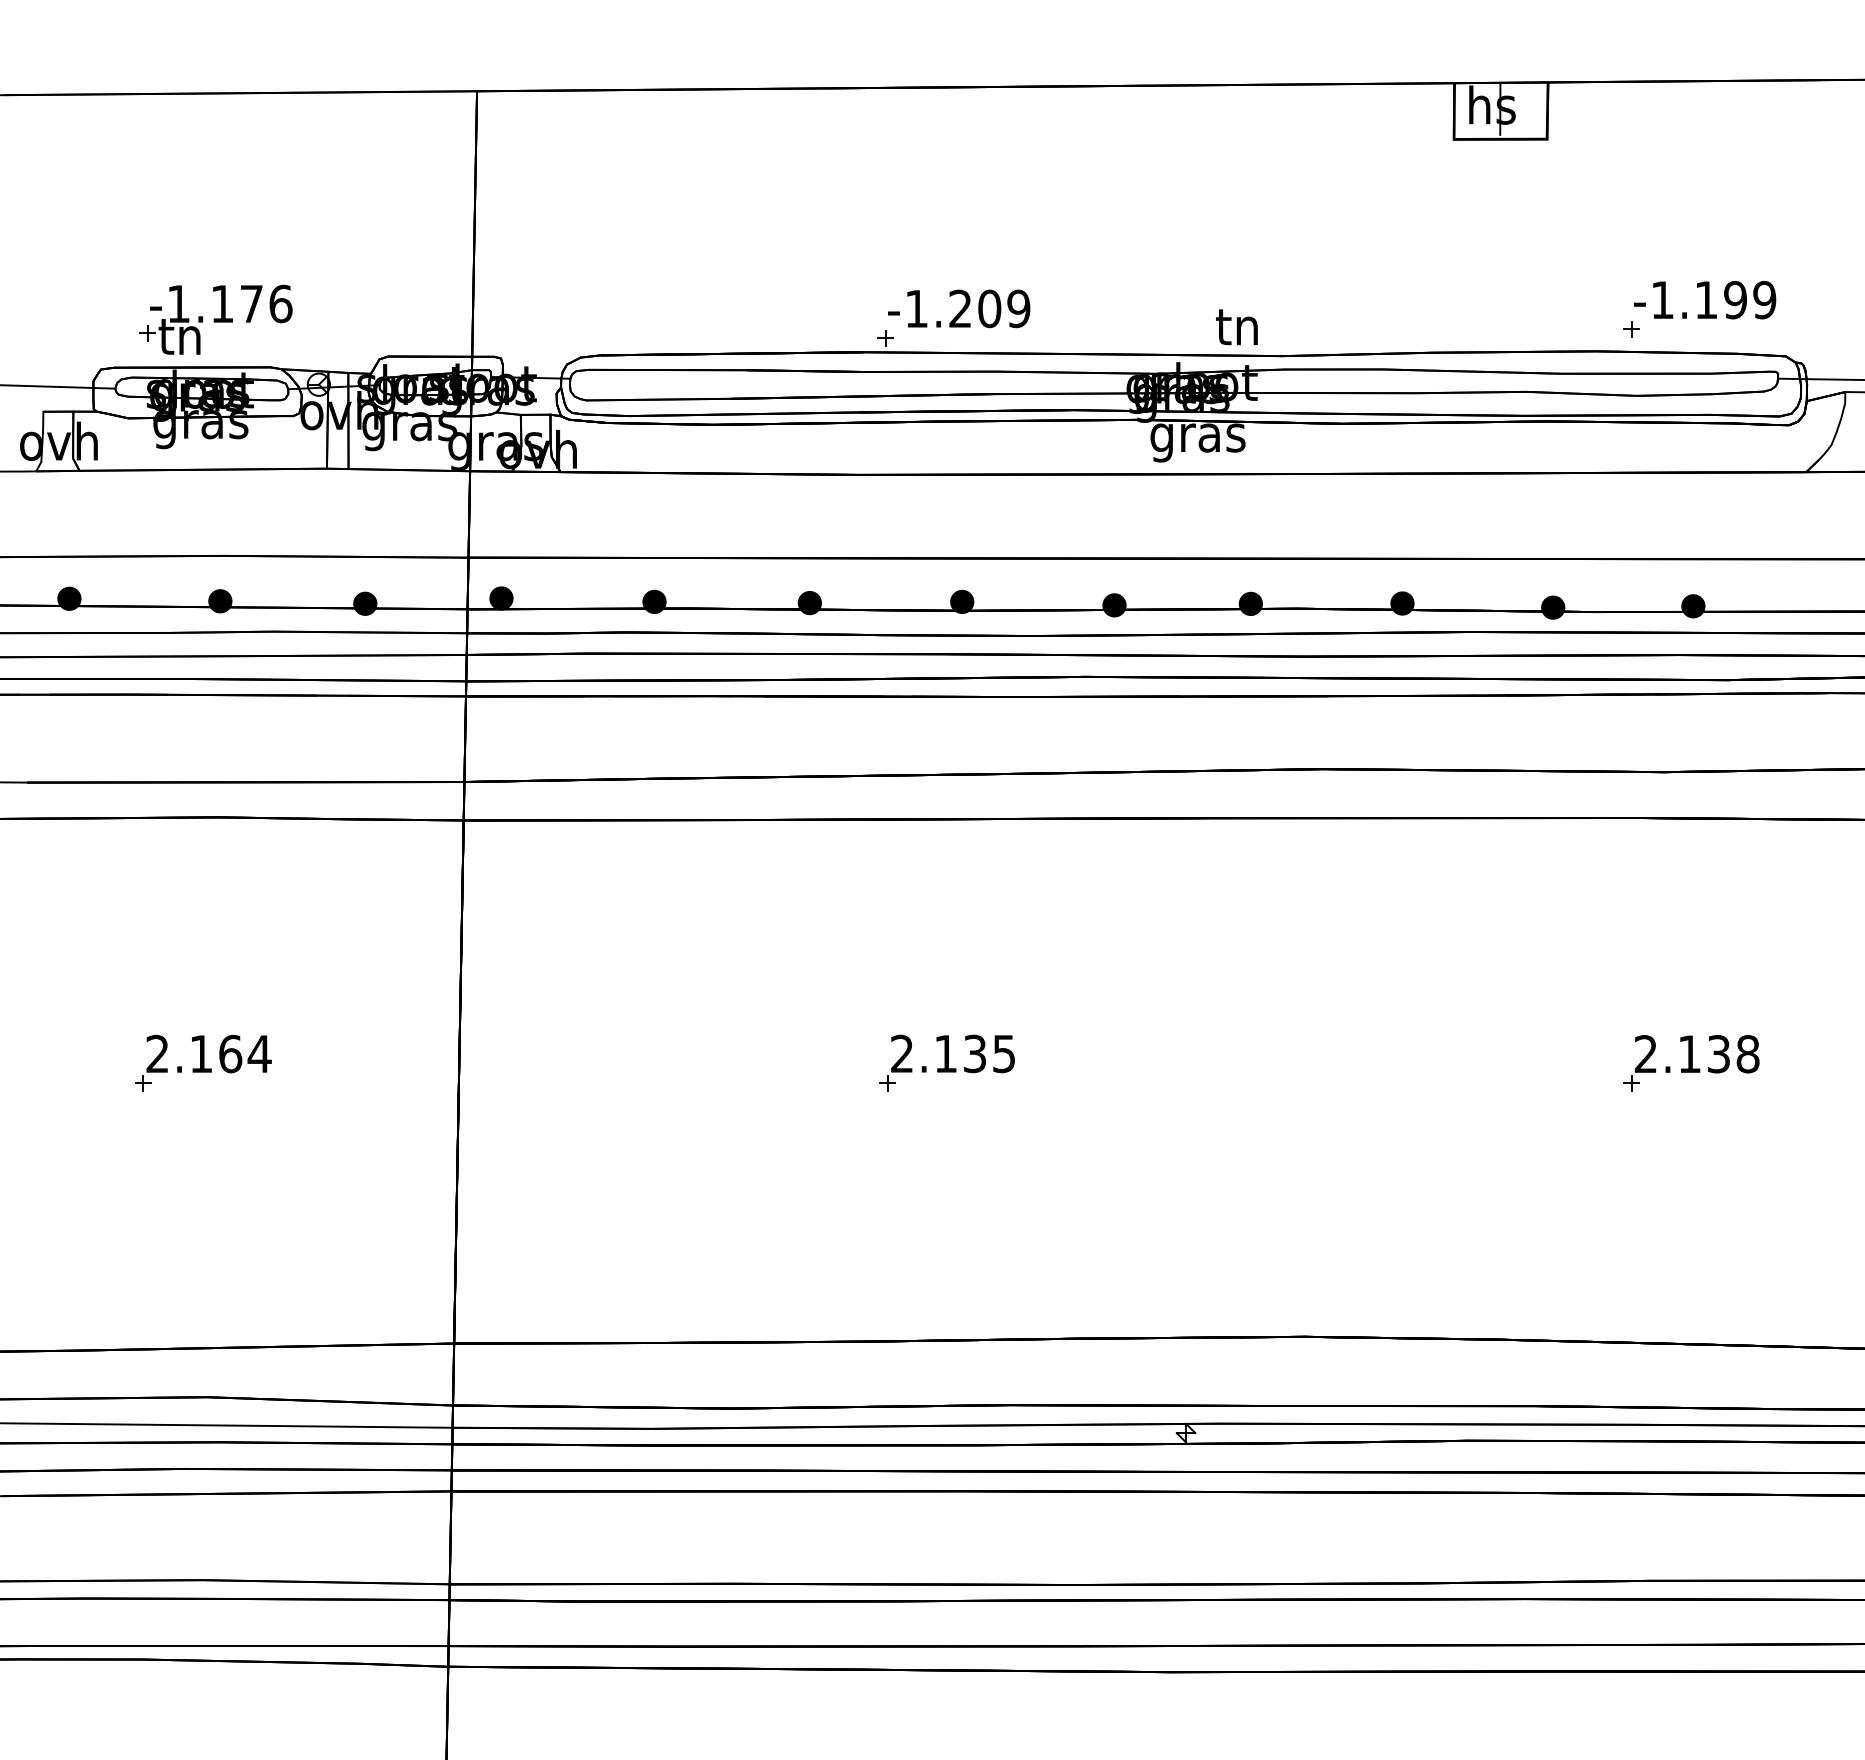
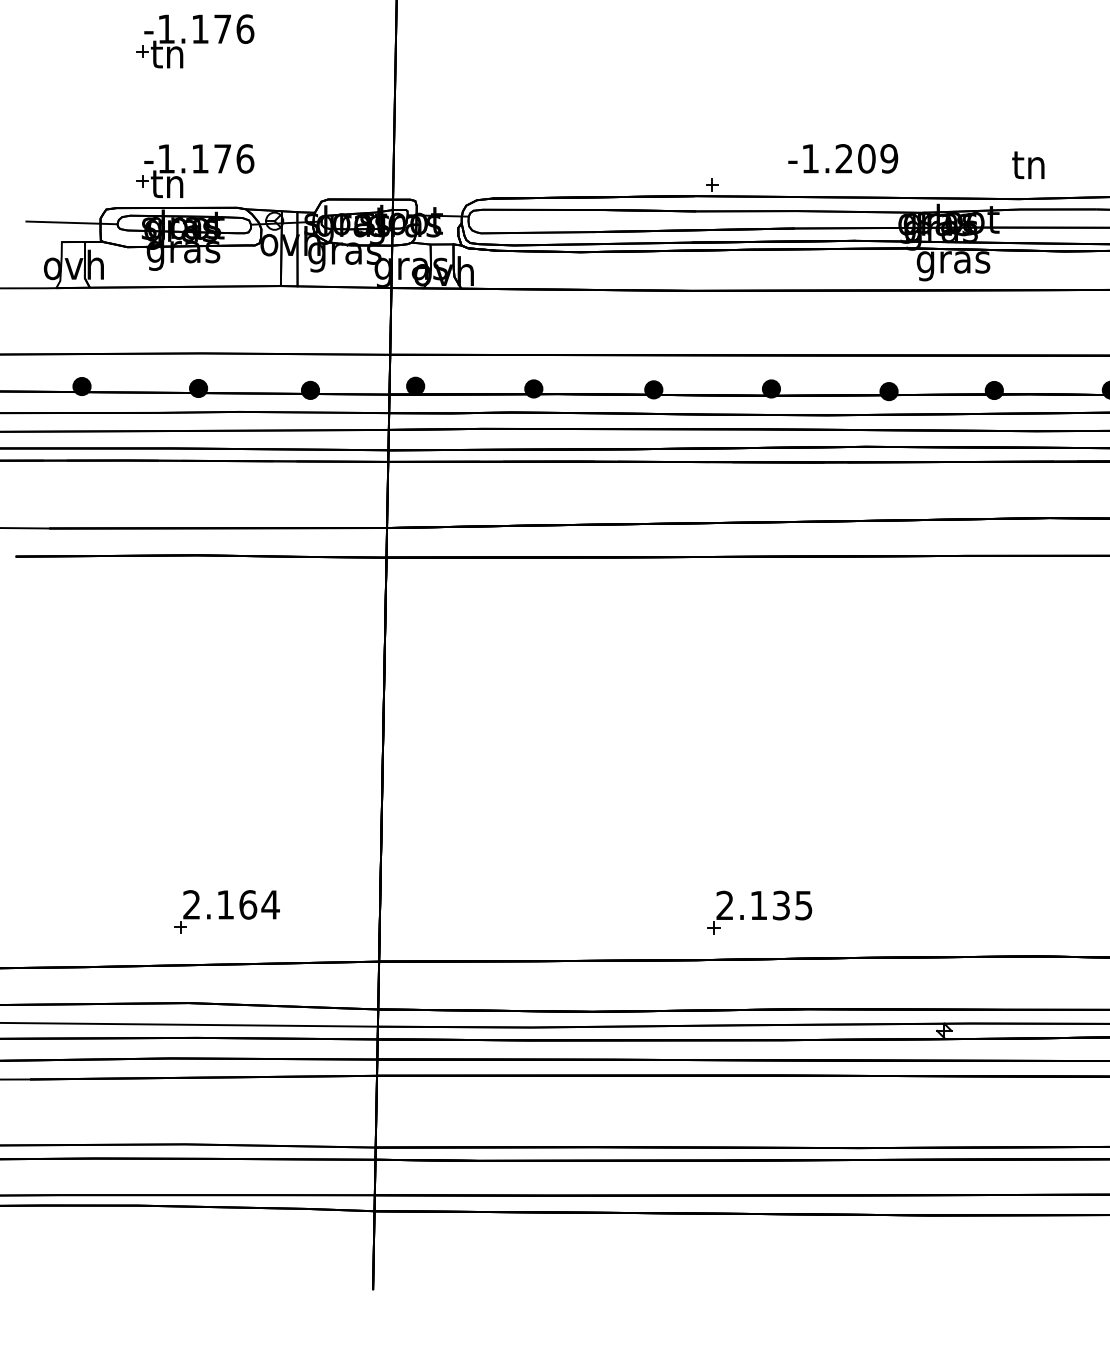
part: (215, 151) -> (194, 41), added
text: (959, 308) -> (843, 158), moved
text: (1236, 327) -> (1028, 165), moved
part: (203, 1062) -> (227, 911), moved
part: (946, 1062) -> (759, 912), moved

